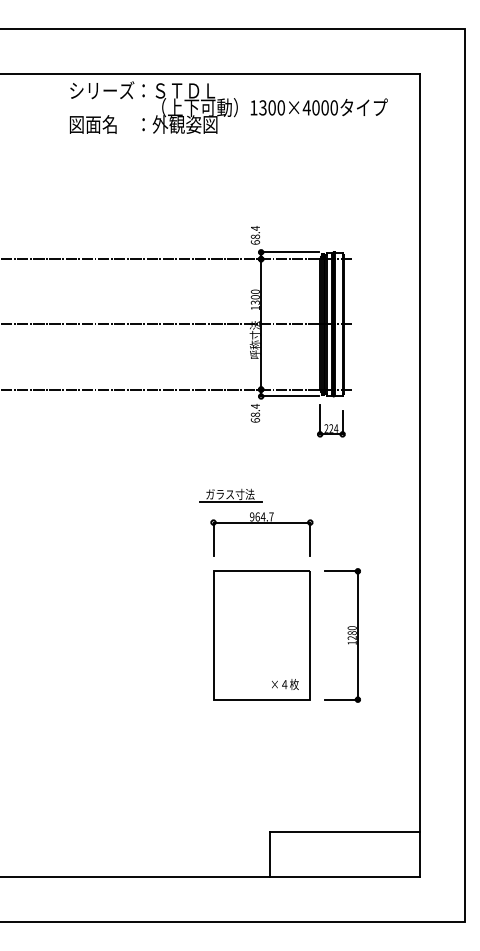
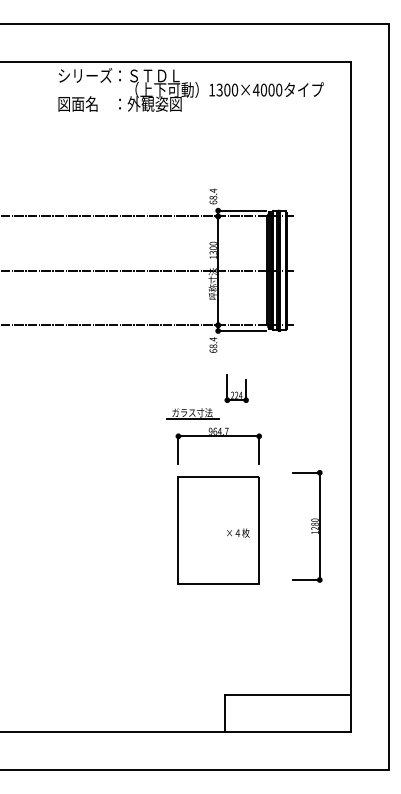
part: (331, 420) -> (236, 388), moved
part: (342, 635) -> (306, 526), moved
text: (285, 684) -> (238, 533), moved

